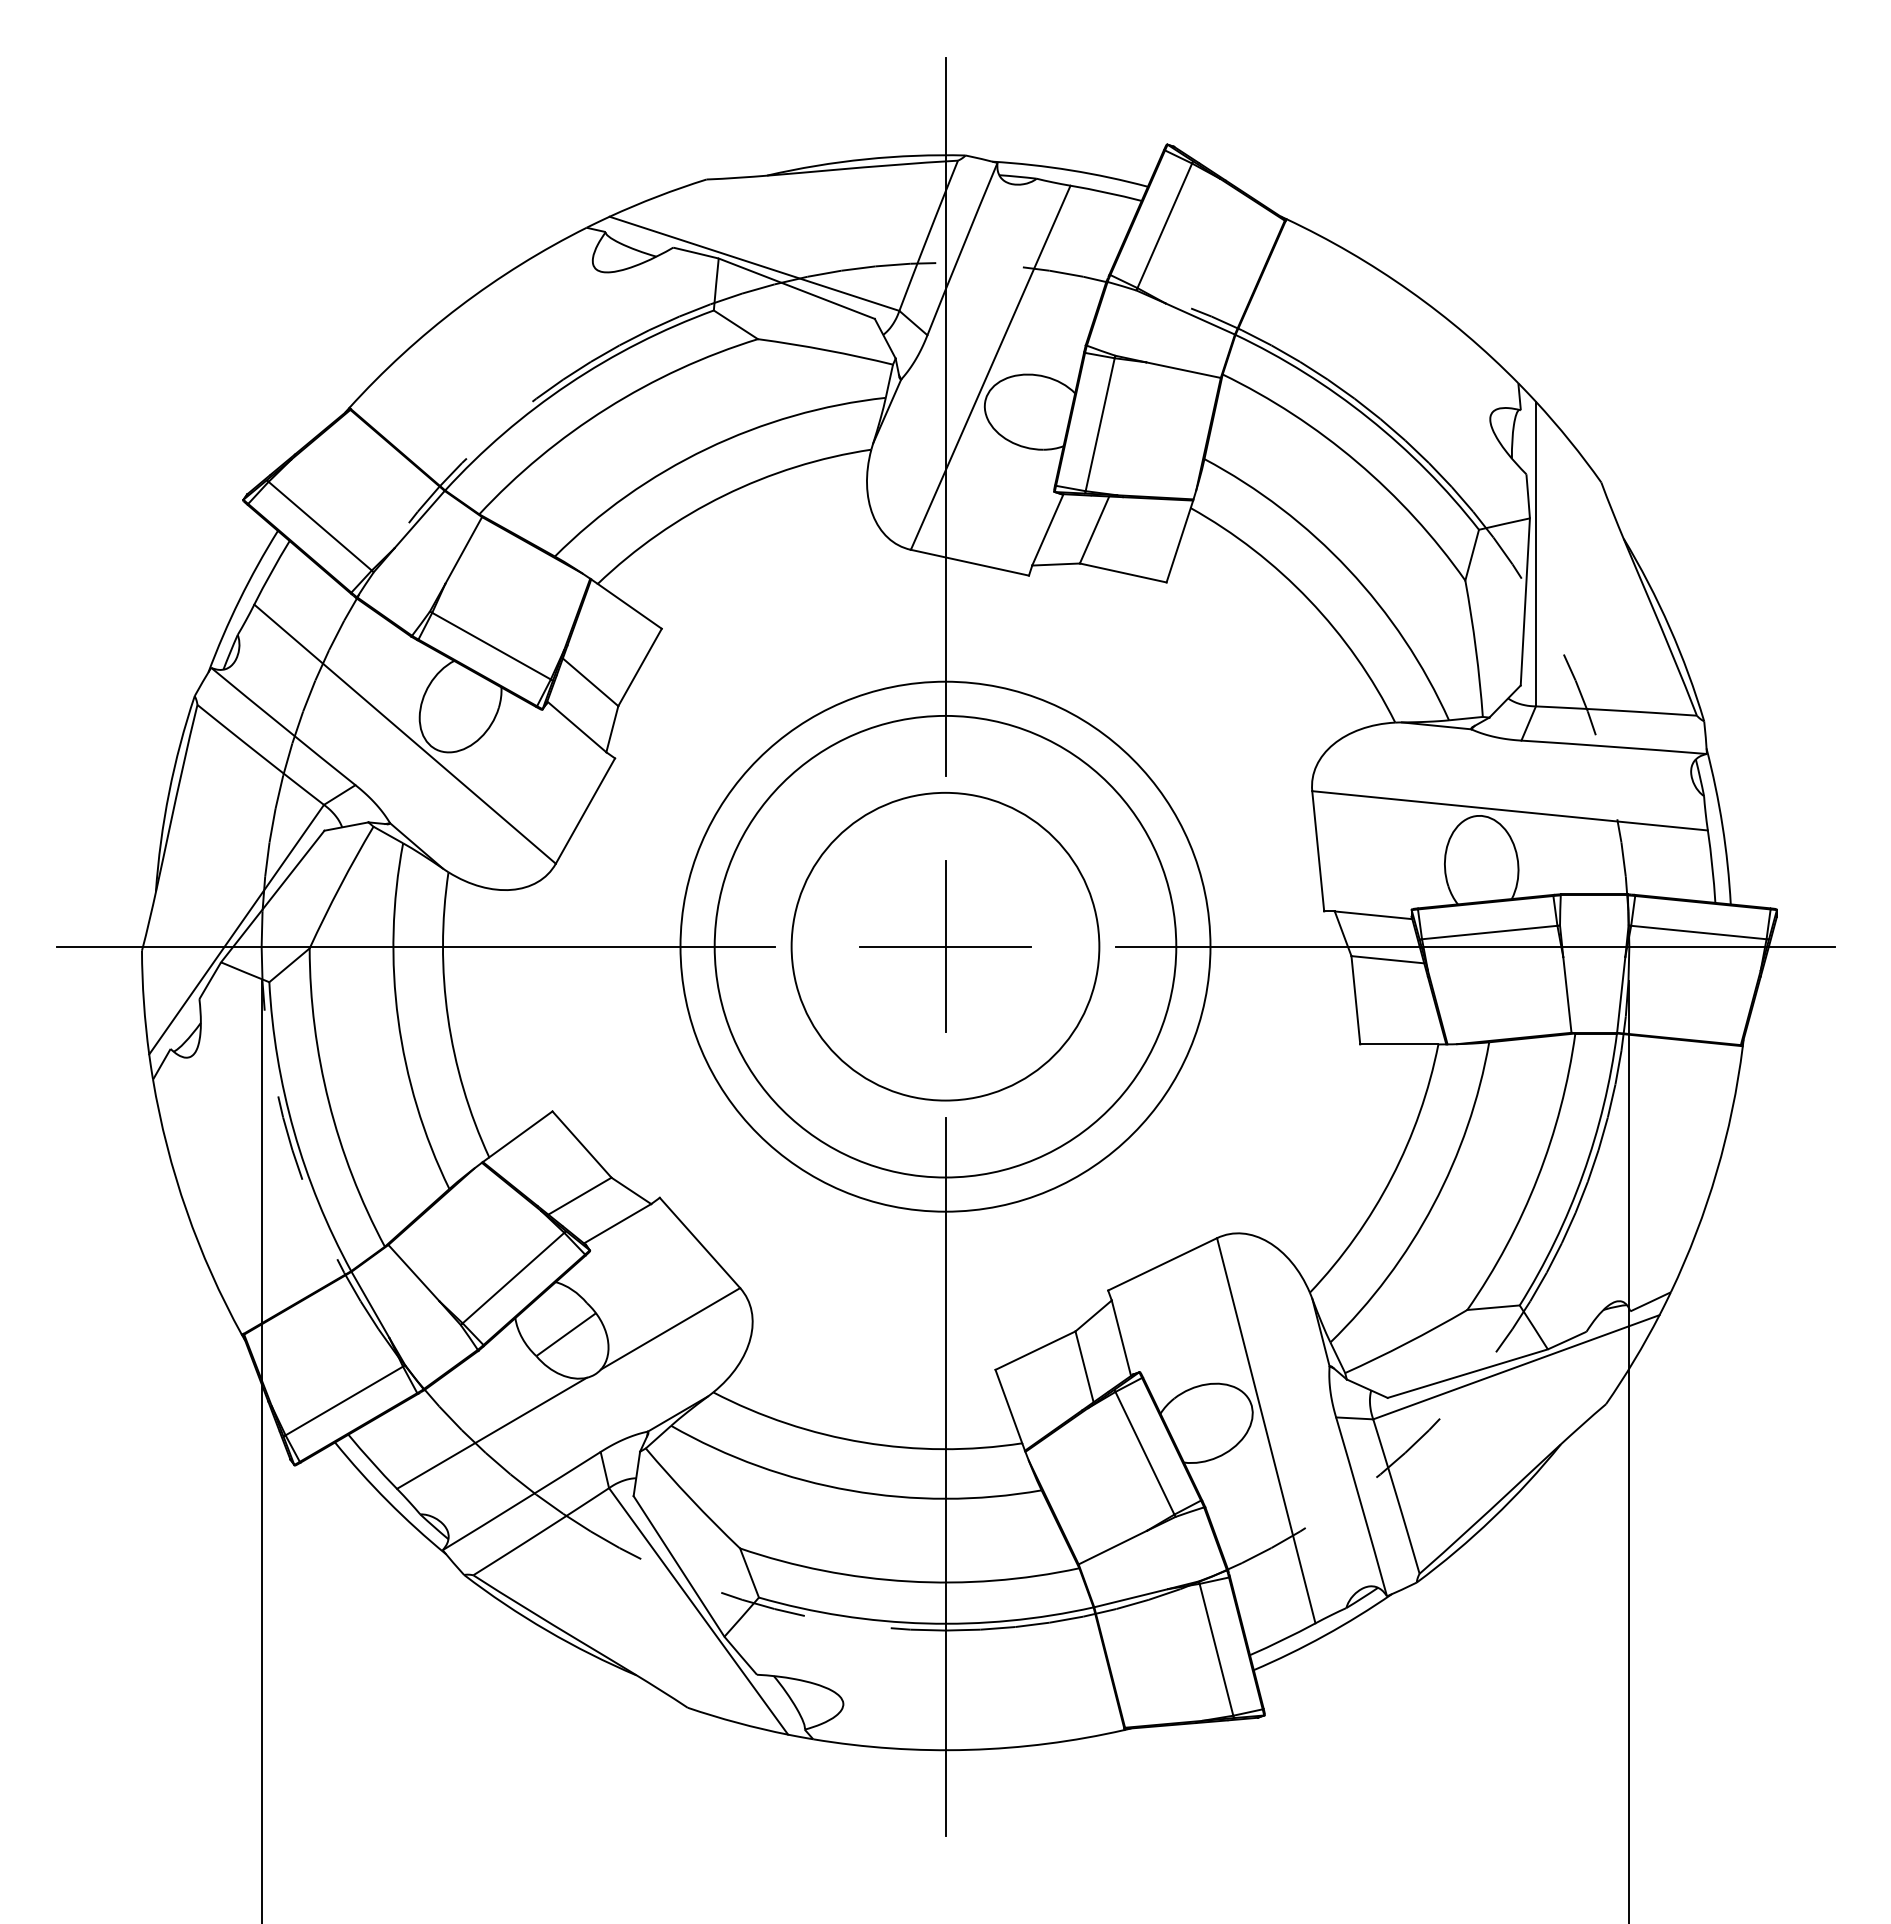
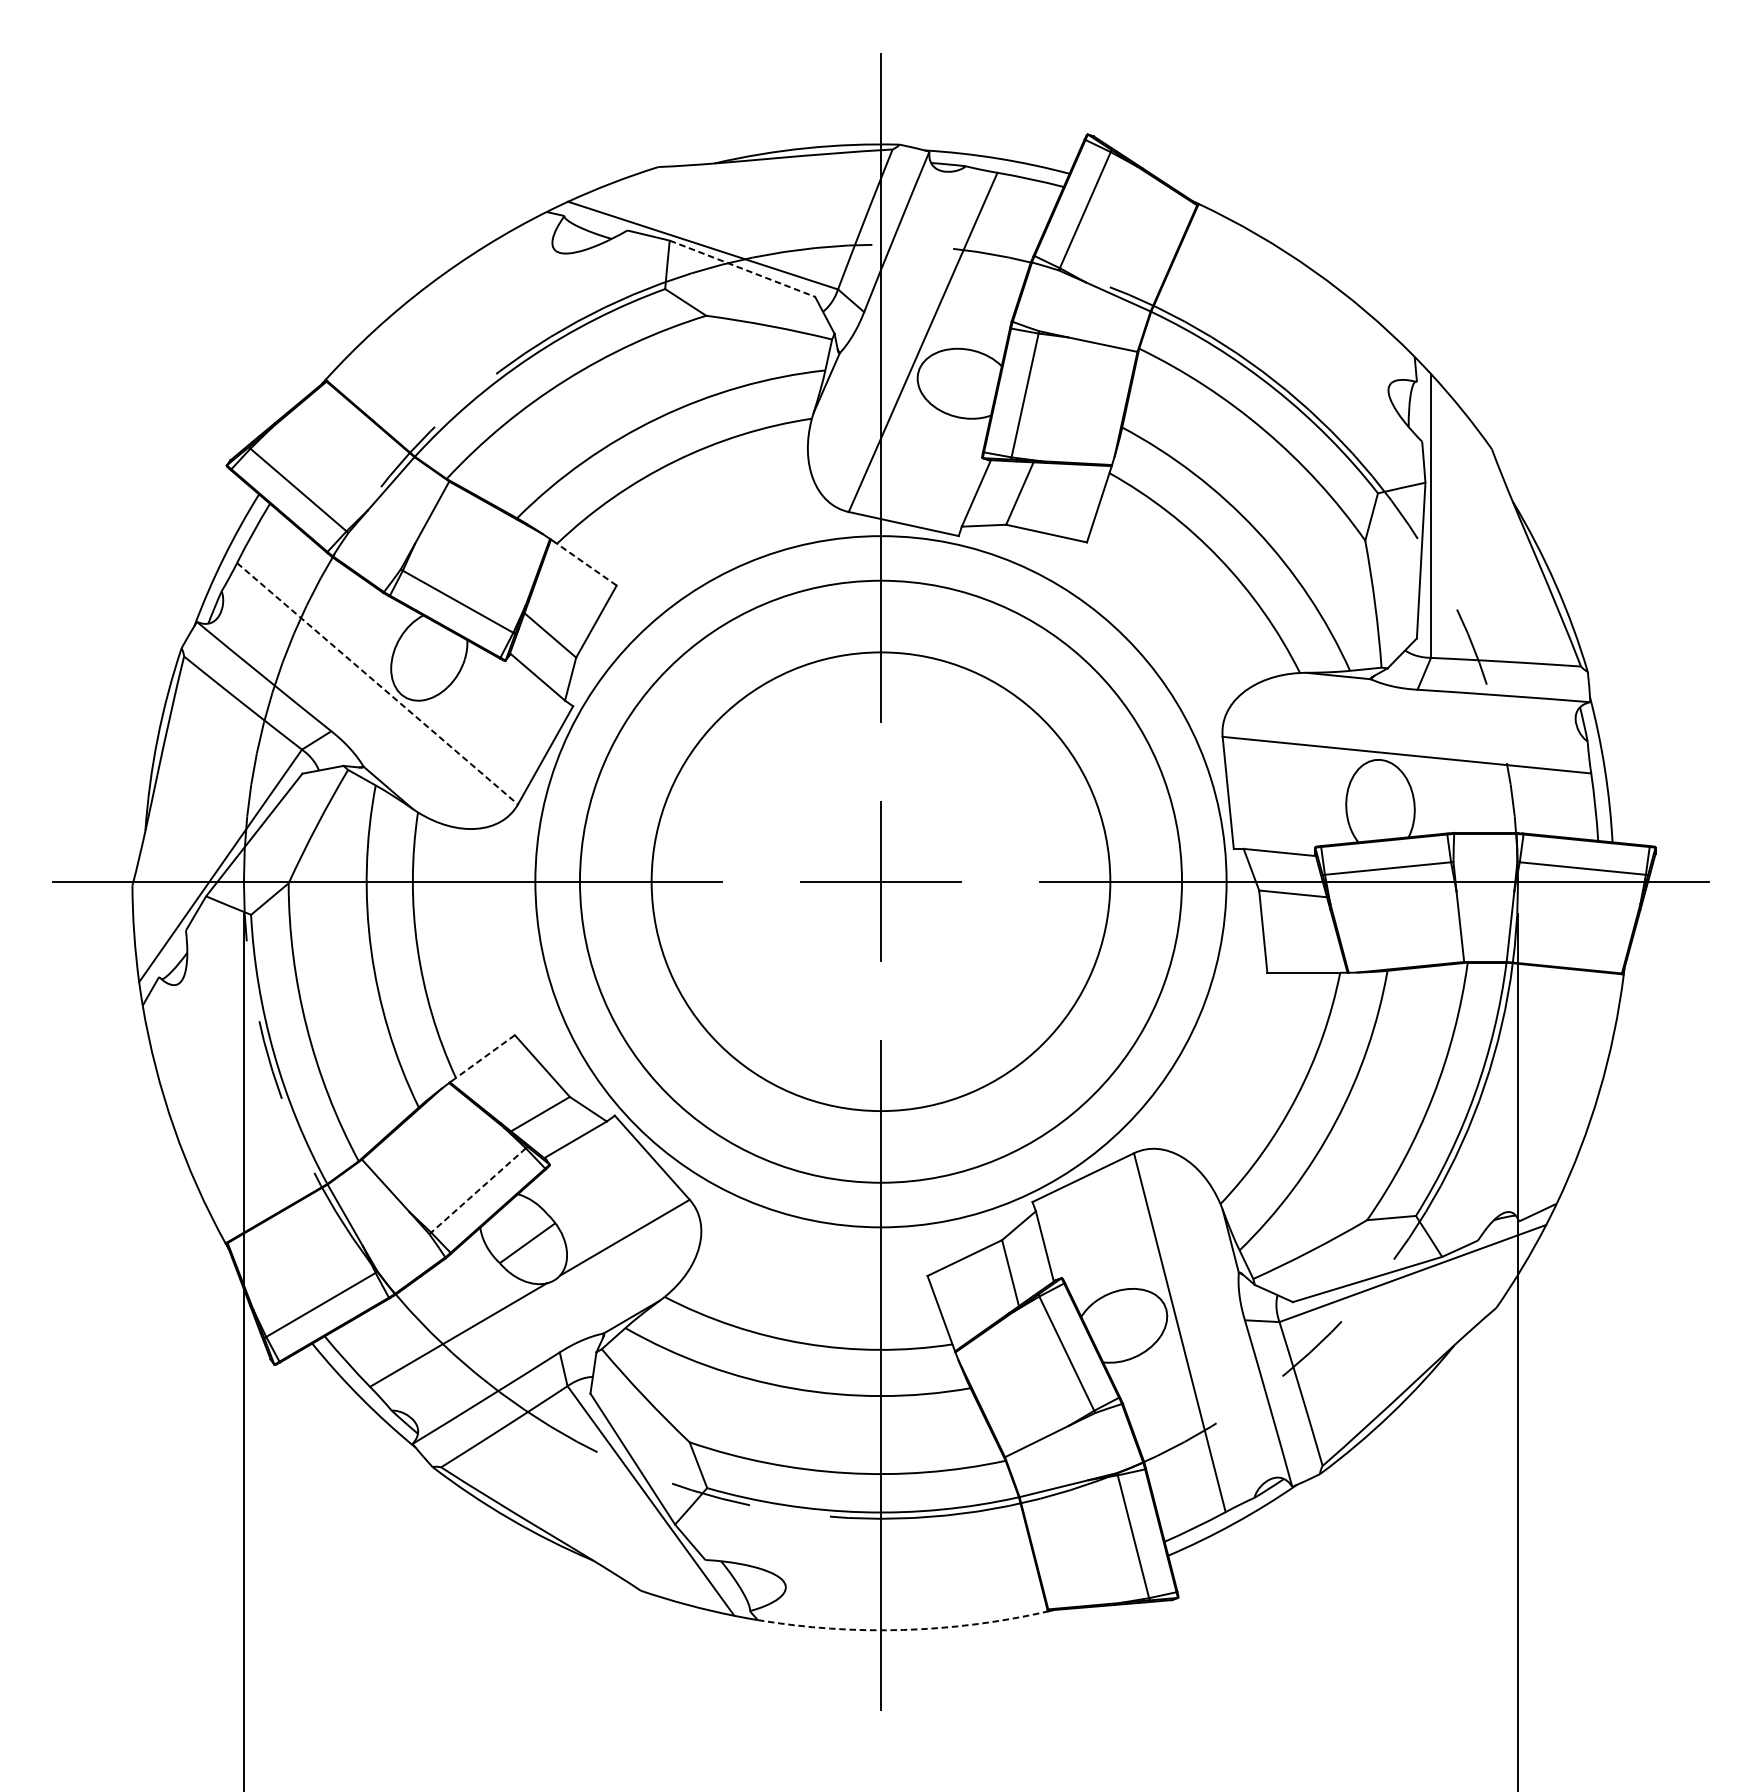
line: (796, 288) -> (742, 268), solid -> dashed
line: (629, 606) -> (586, 564), solid -> dashed
line: (405, 734) -> (377, 684), solid -> dashed
circle: (945, 946) -> (881, 881), size x1.4
circle: (945, 946) -> (881, 881), size x1.4
circle: (945, 946) -> (881, 881), size x1.6
line: (520, 1134) -> (485, 1056), solid -> dashed
line: (513, 1278) -> (478, 1190), solid -> dashed
arc: (969, 1749) -> (903, 1629), solid -> dashed

